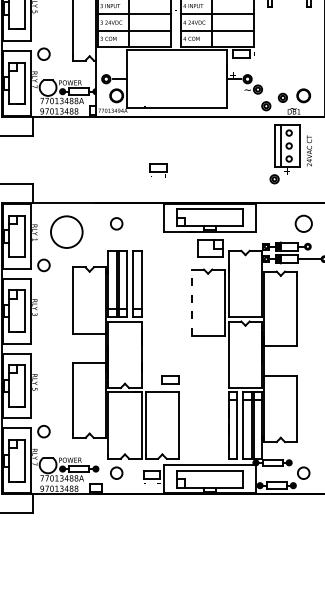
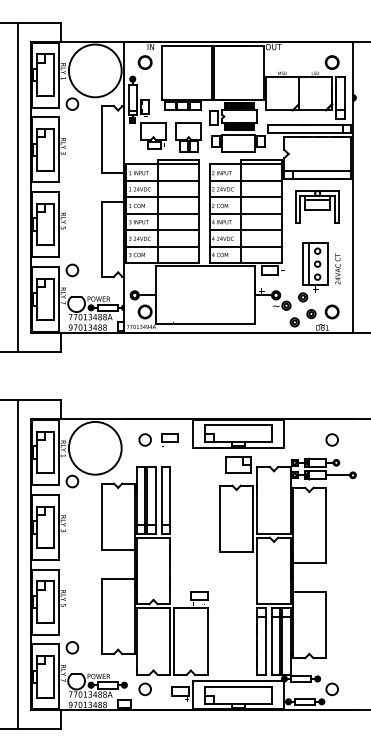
part: (291, 154) -> (319, 272), moved
part: (158, 169) -> (169, 439), moved
circle: (303, 223) -> (331, 439), size x0.71
circle: (66, 231) -> (94, 447), size x1.67
line: (192, 302) -> (220, 518), dashed -> solid

